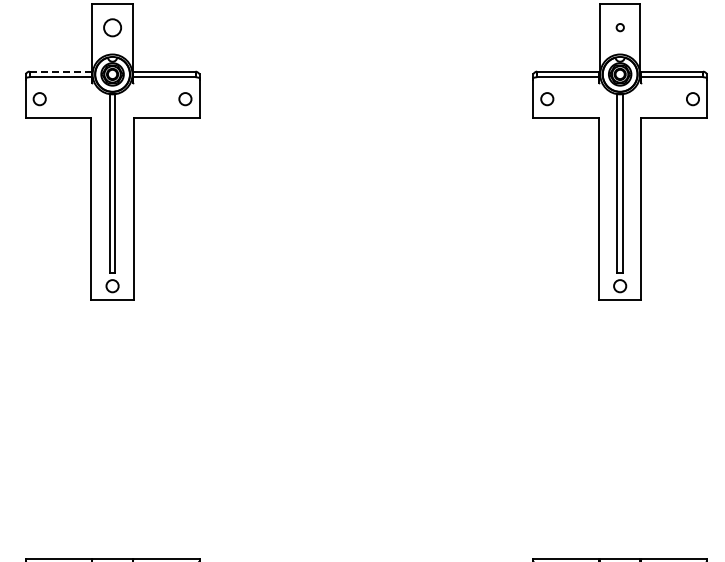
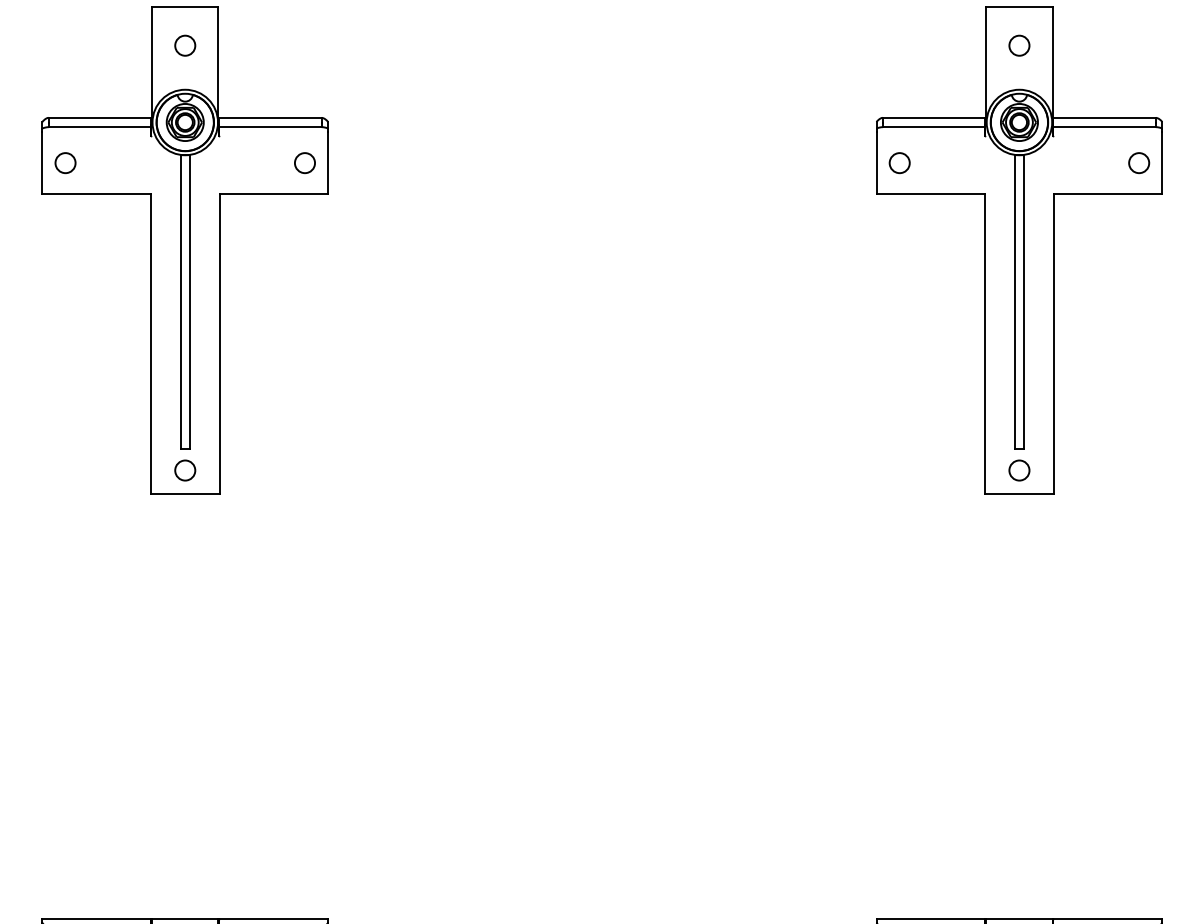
circle: (112, 27) -> (185, 45), size x0.71
circle: (620, 27) -> (1020, 45), size x1.67
line: (61, 71) -> (101, 117), dashed -> solid

